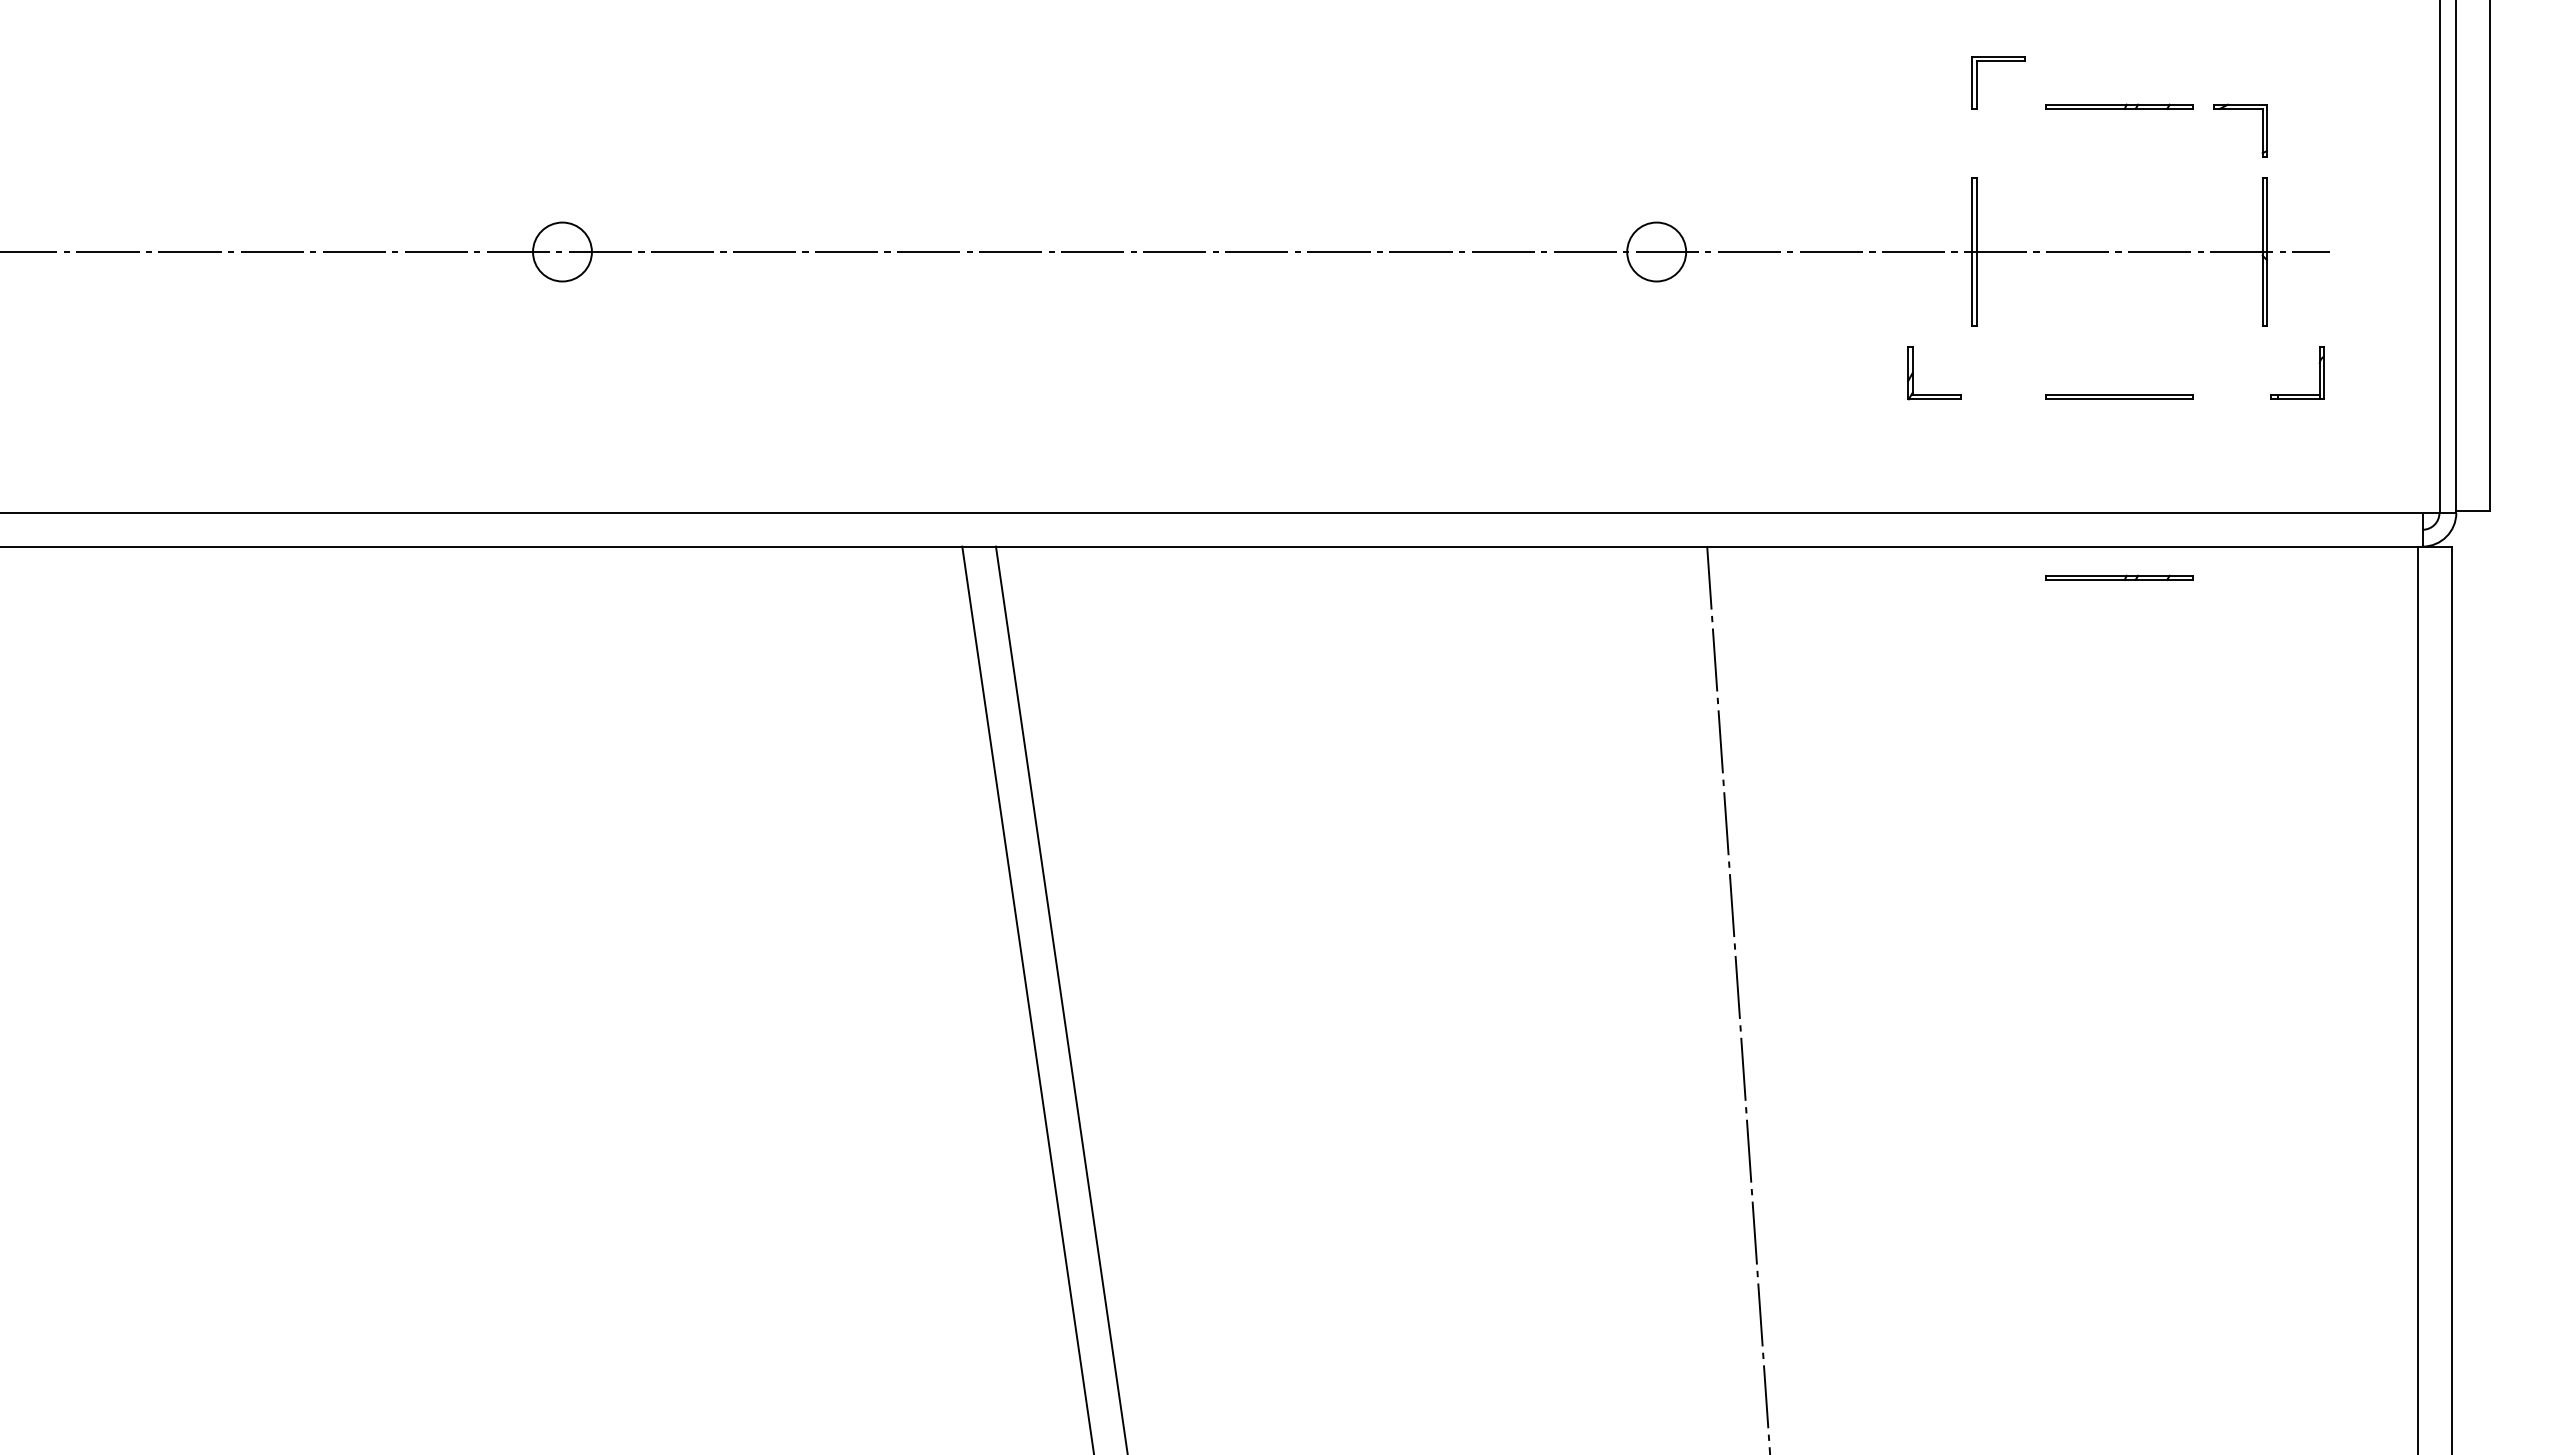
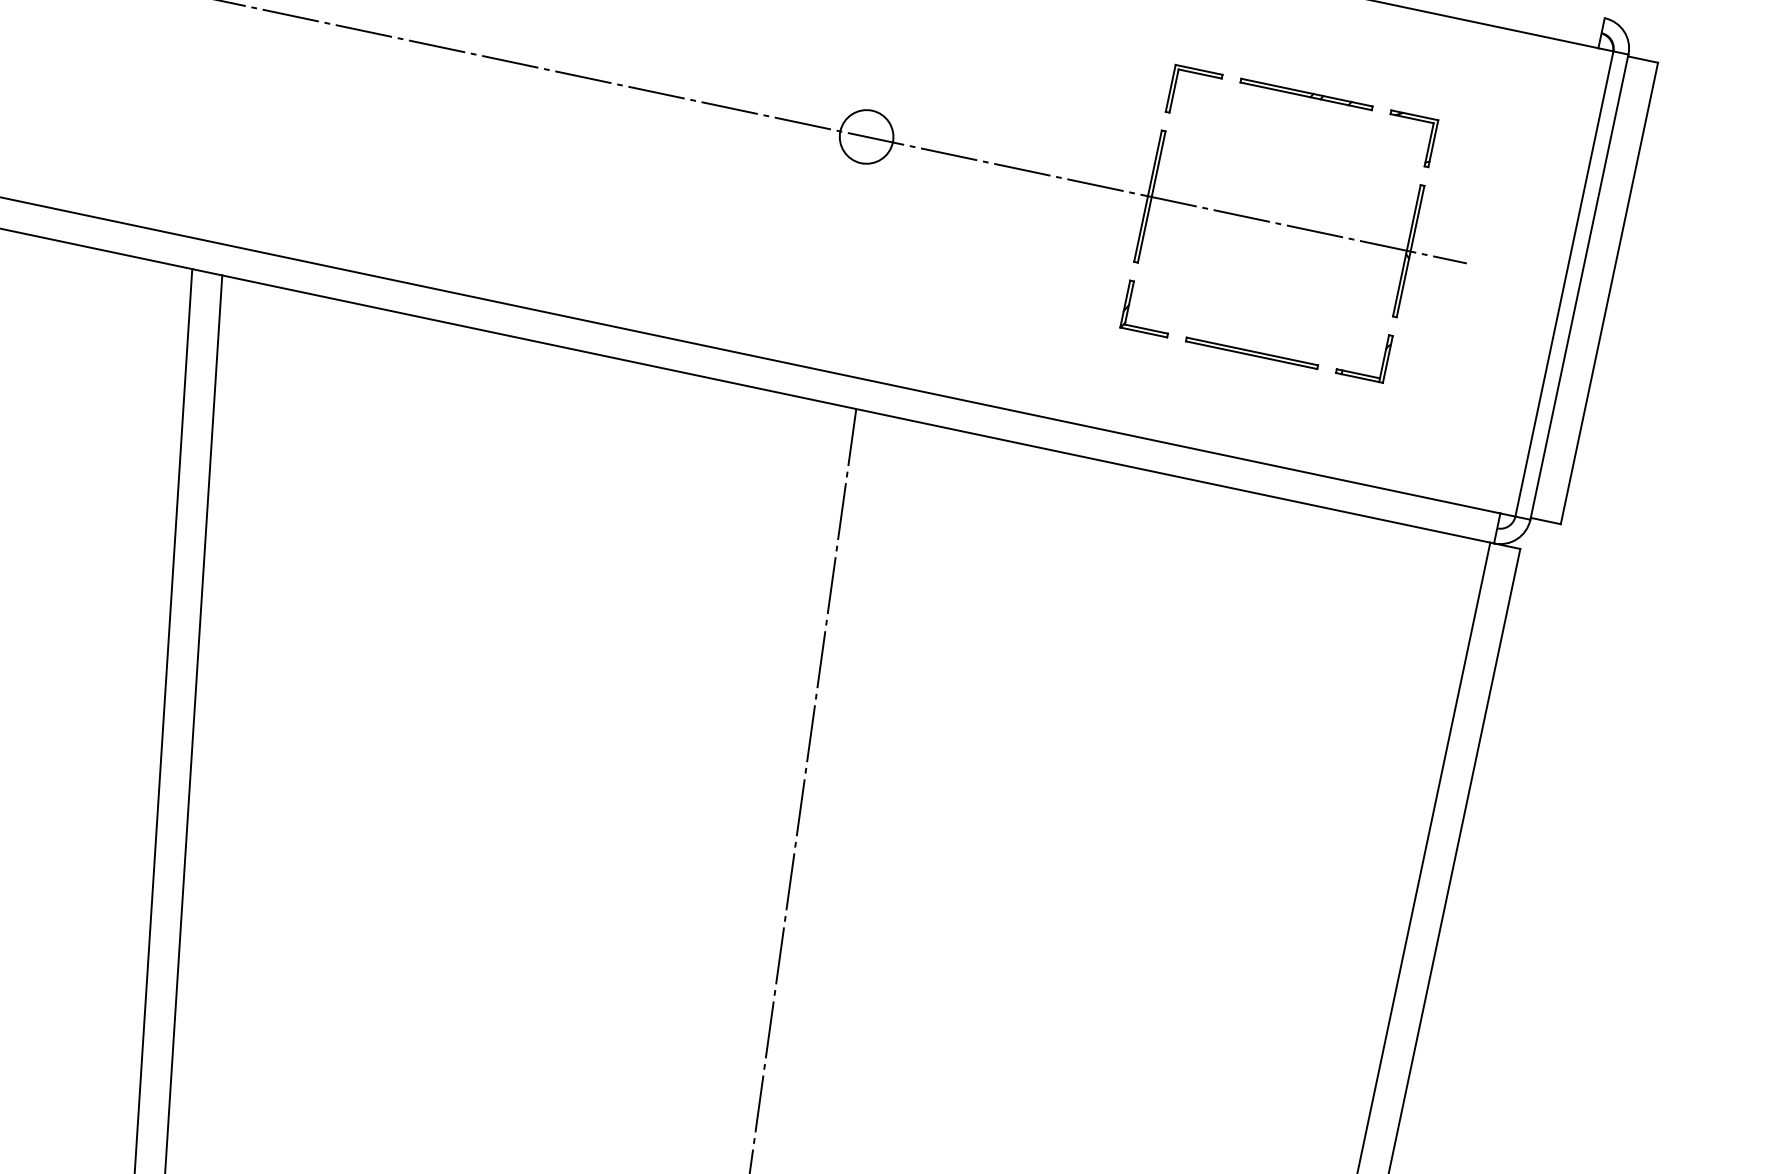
part: (1998, 61) -> (1198, 74), moved
part: (2319, 372) -> (1384, 358), moved
part: (1913, 373) -> (1129, 305), moved
part: (2119, 577) -> (1218, 514), removed

